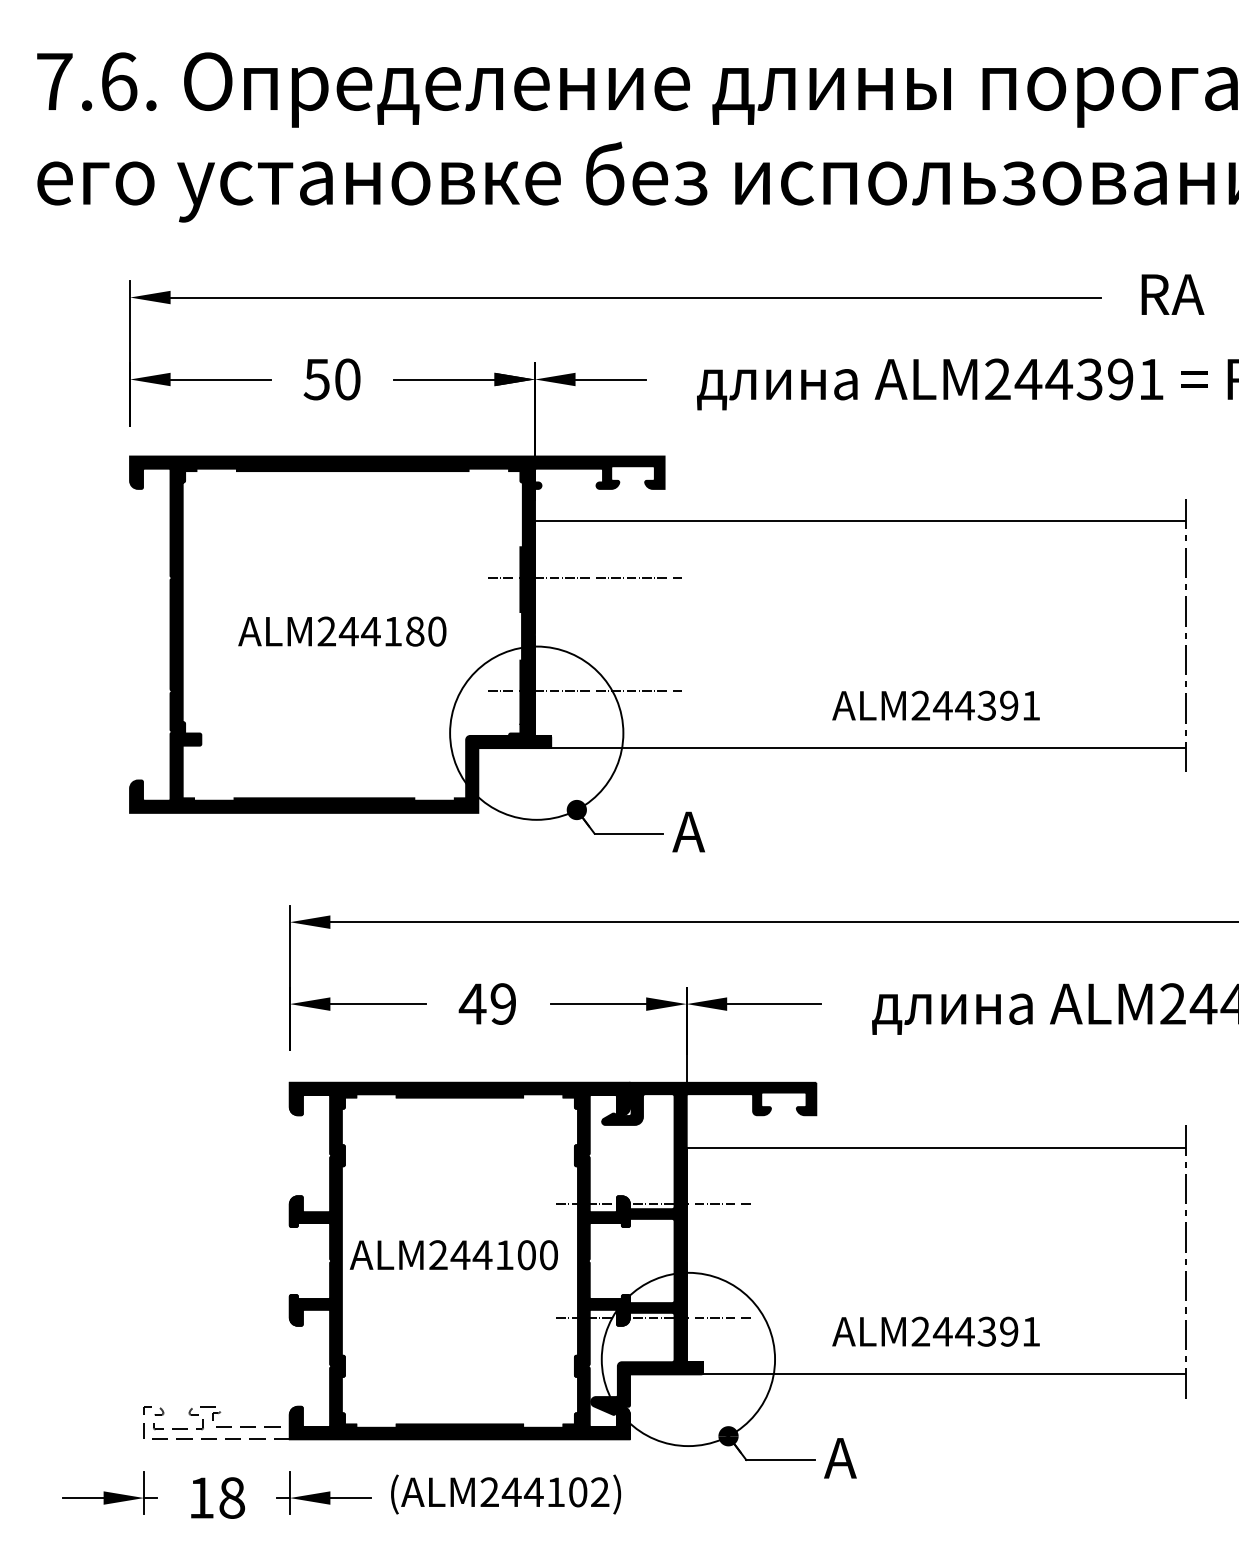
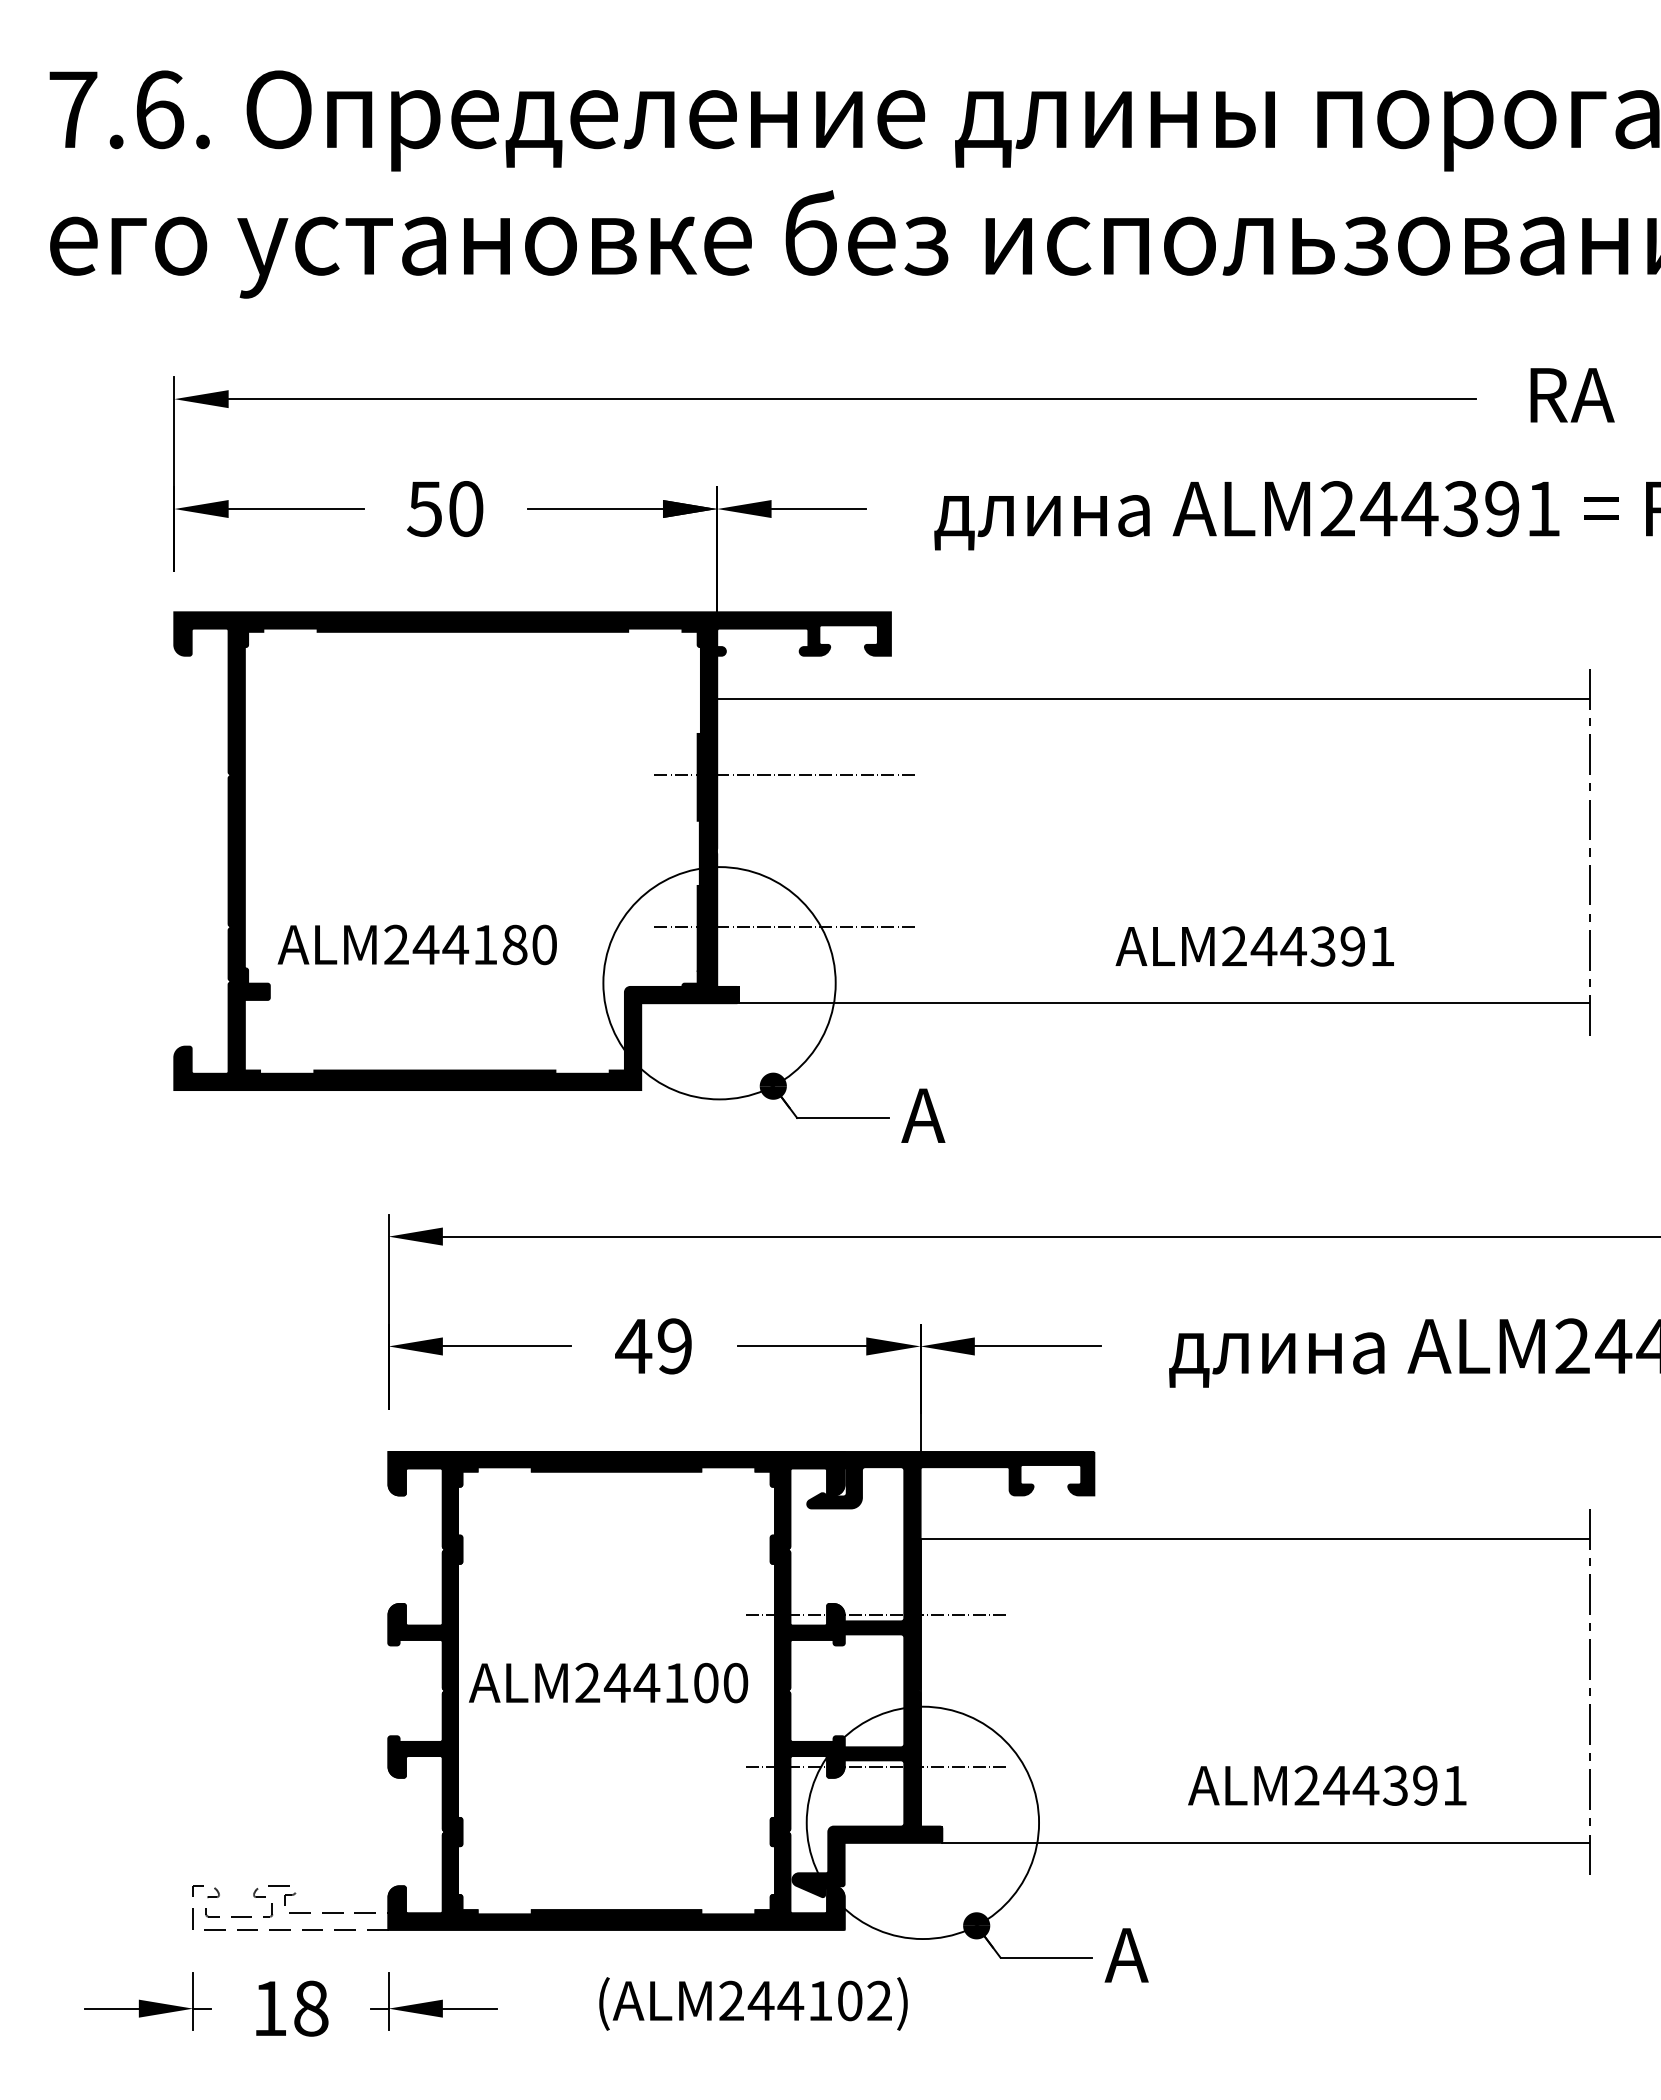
text: (342, 631) -> (417, 944), moved
text: (935, 1331) -> (1326, 1785), moved
text: (506, 1494) -> (754, 2003), moved

